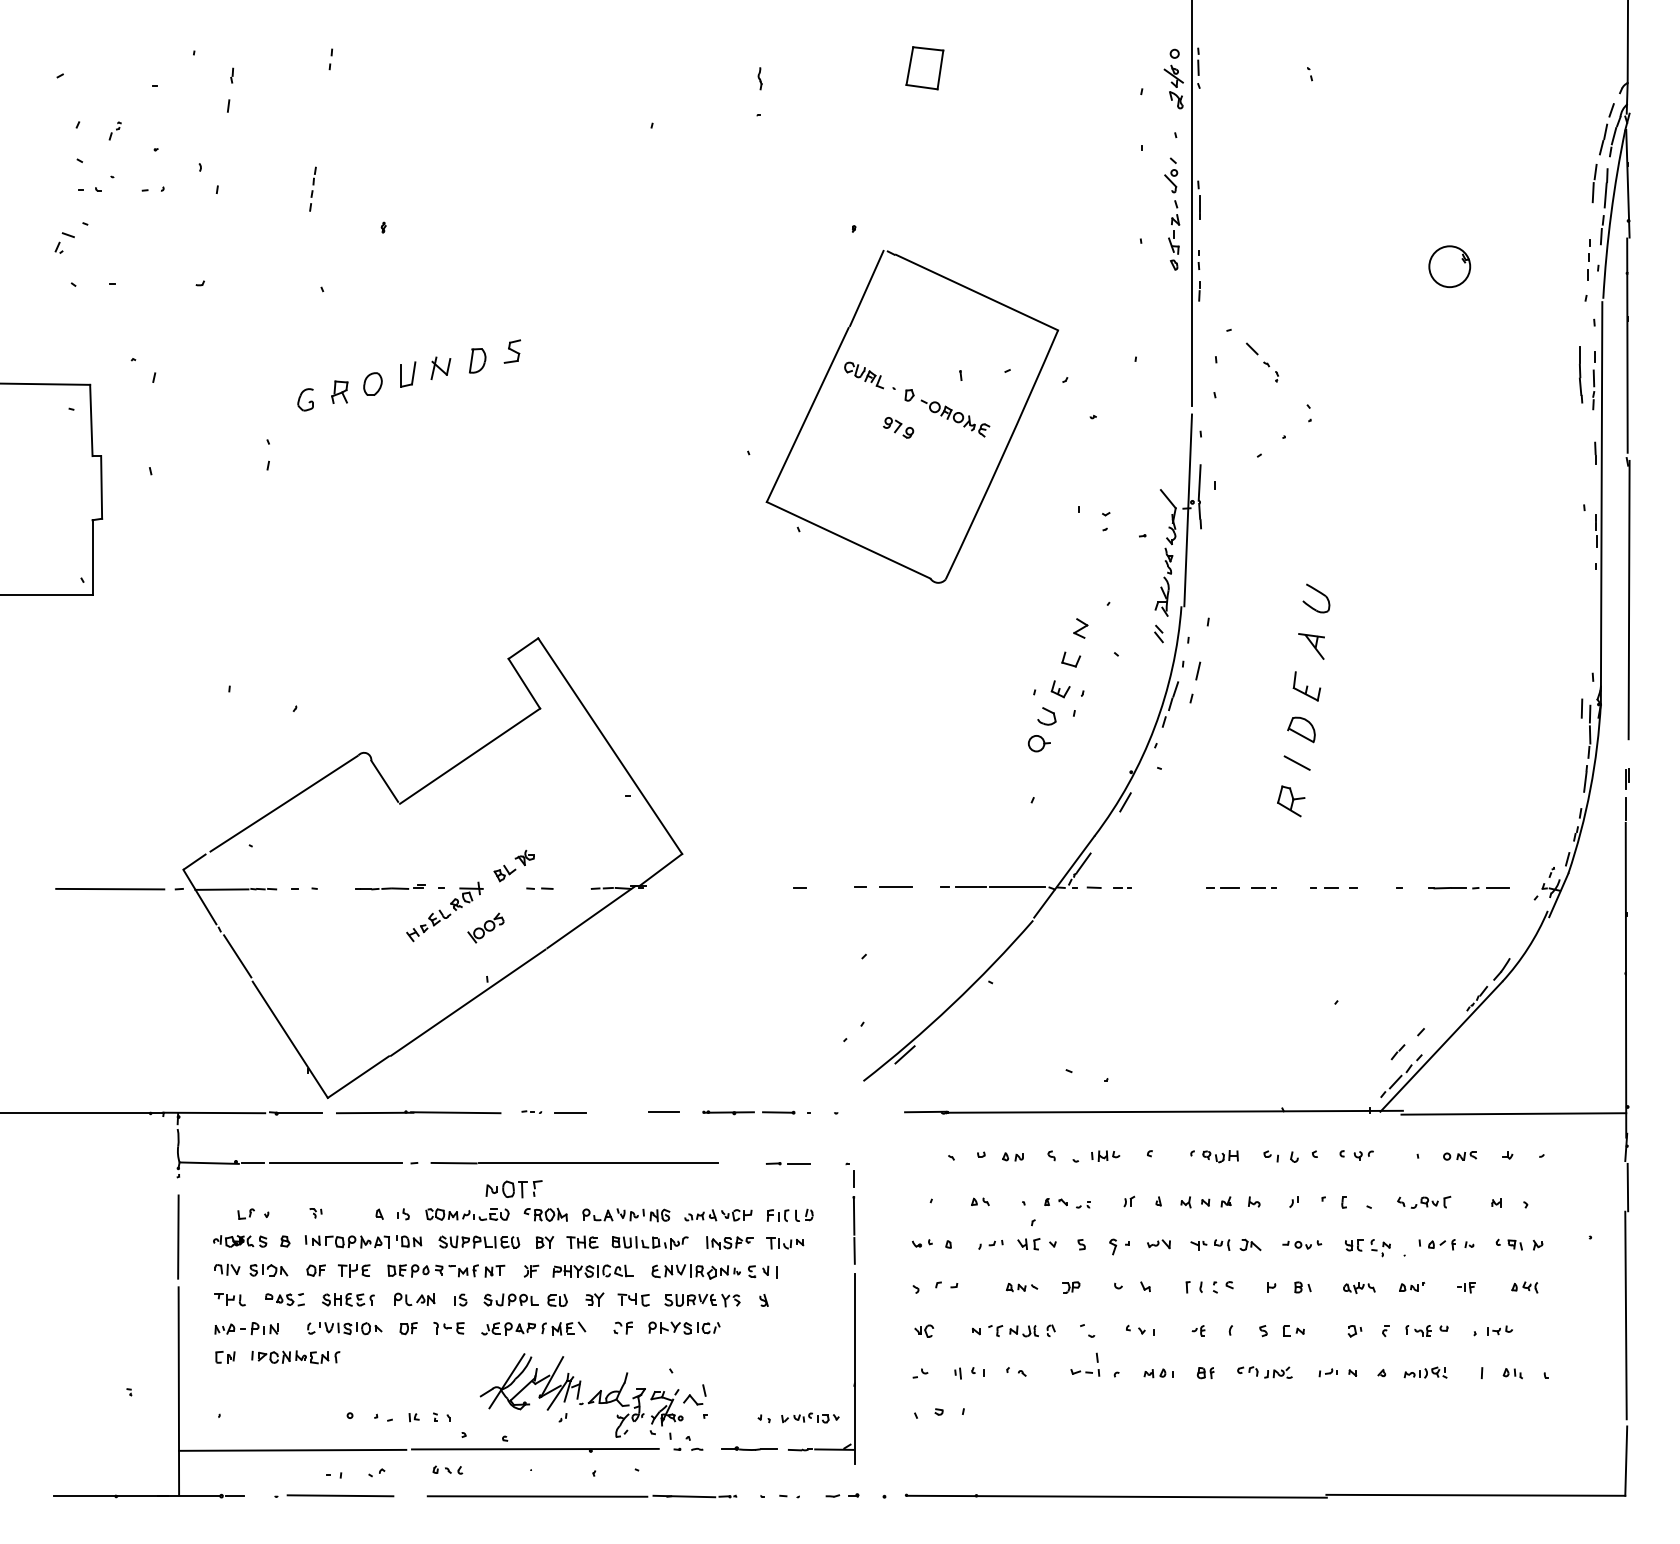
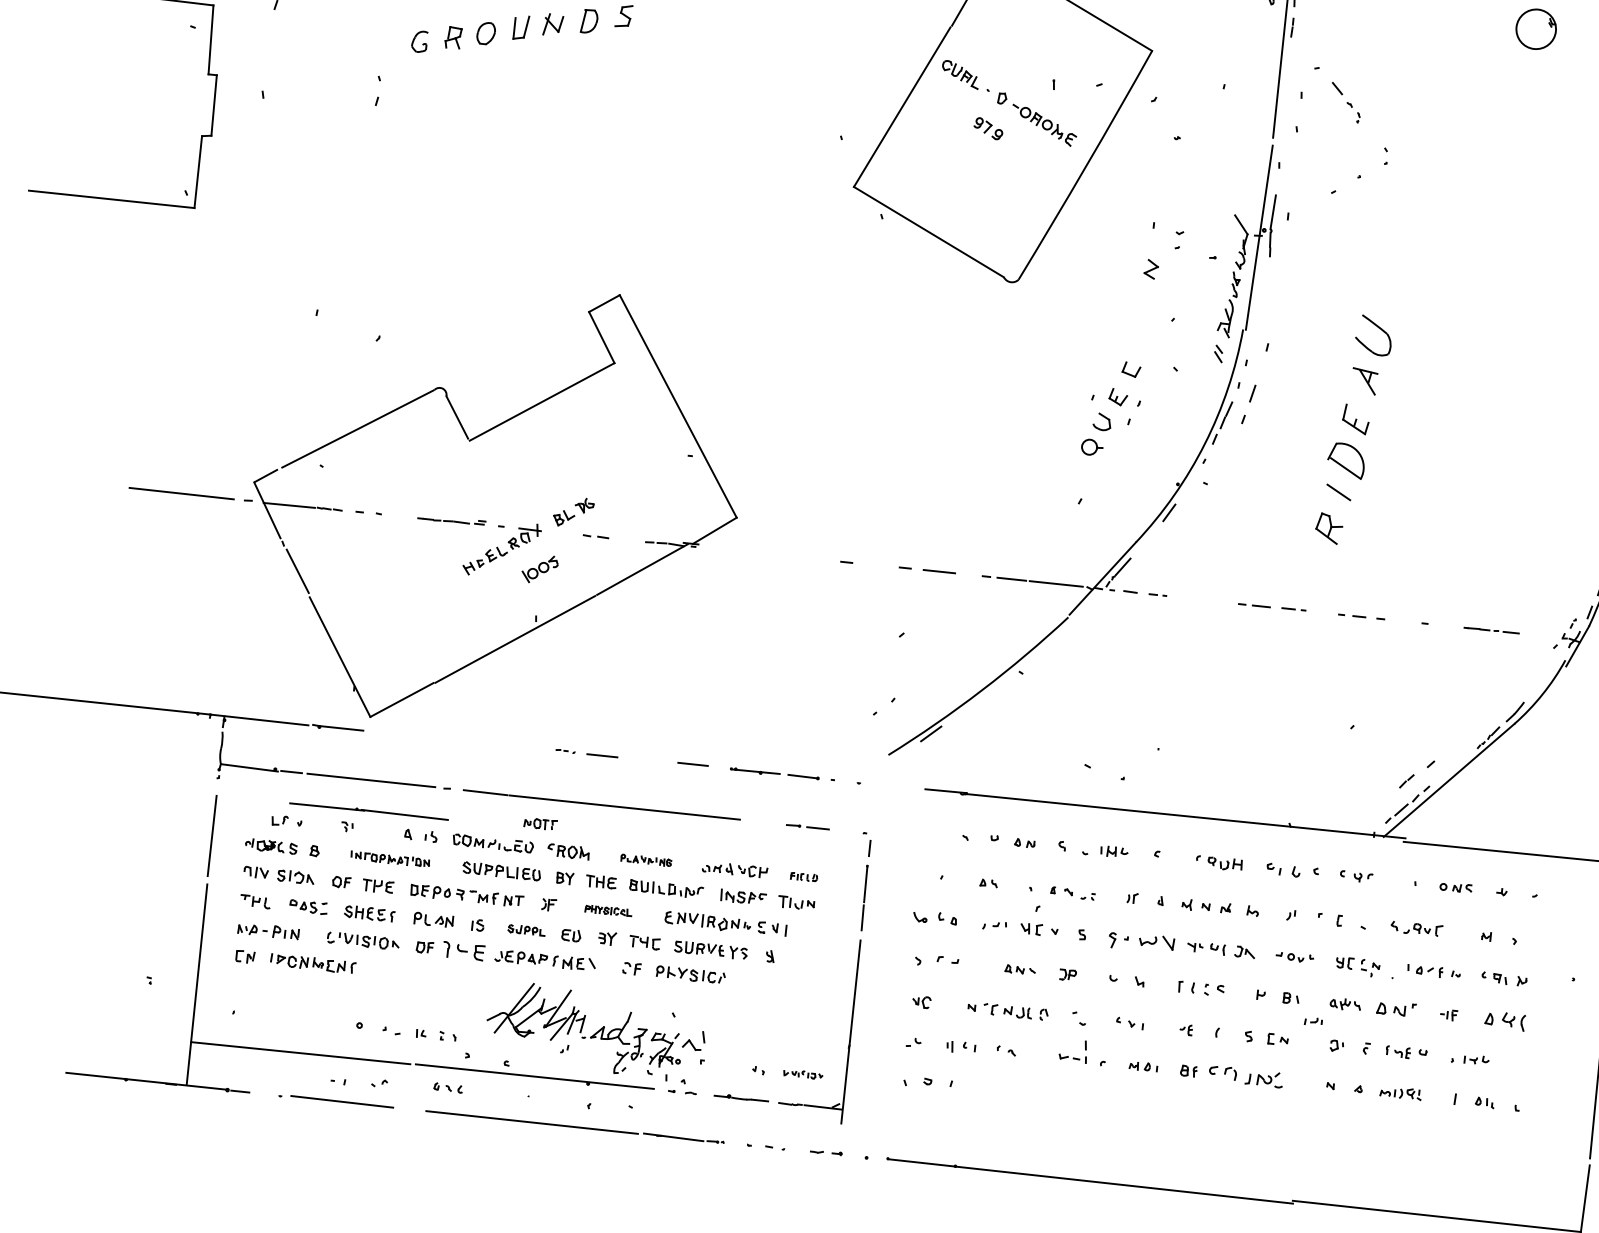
part: (1316, 598) -> (1374, 335), size x1.4
part: (1080, 628) -> (1151, 269), moved
part: (1301, 729) -> (1346, 460), size x1.4
part: (1468, 888) -> (1491, 630), size x0.7
part: (418, 1112) -> (368, 810), moved
part: (513, 1189) -> (540, 824), size x0.6
part: (626, 1215) -> (646, 860), size x0.6
part: (789, 1215) -> (803, 877), size x0.6
part: (363, 1241) -> (390, 859), size x0.7
part: (922, 1243) -> (928, 917), size x1.6
part: (1158, 1244) -> (1156, 942), size x1.6
part: (592, 1270) -> (608, 910), size x0.6
part: (1412, 1286) -> (1396, 1008), size x1.6
part: (1524, 1287) -> (1504, 1020), size x1.6
part: (510, 1299) -> (526, 929), size x0.7
part: (448, 1328) -> (463, 951), size x1.4
part: (1264, 1372) -> (1245, 1076), size x1.4
part: (1327, 1372) -> (1312, 1021), moved
part: (810, 1417) -> (803, 1073), size x0.7

